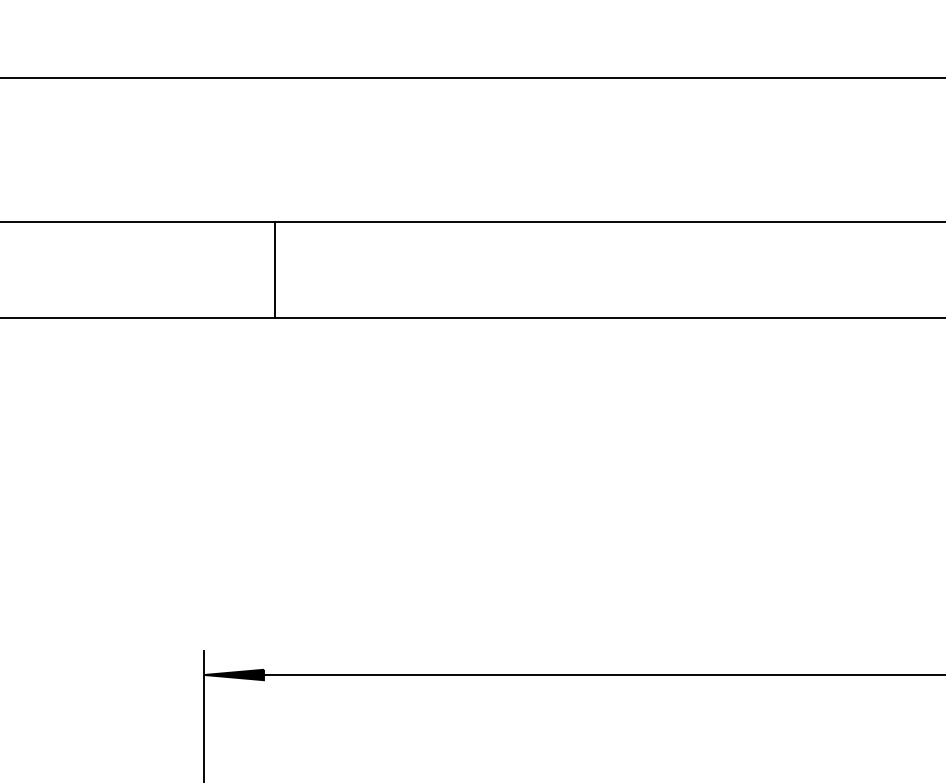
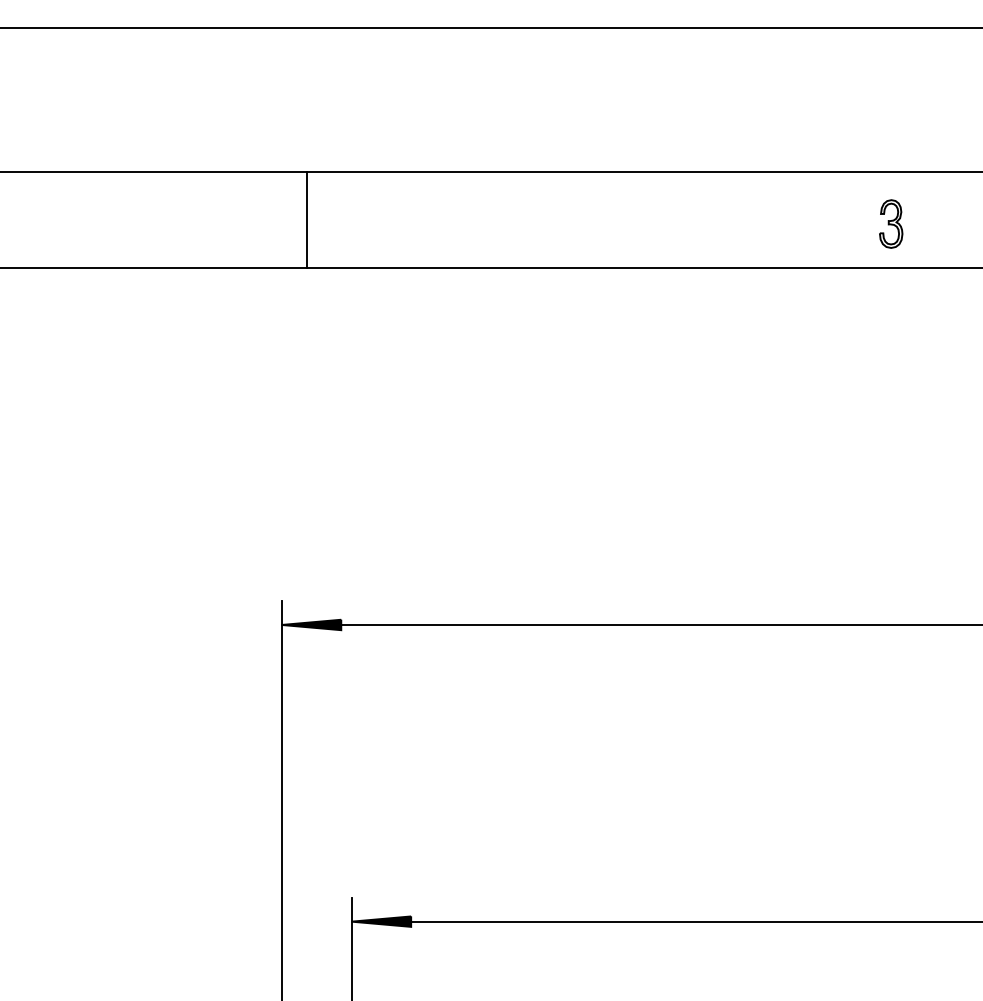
line: (275, 269) -> (307, 219), moved
part: (814, 273) -> (891, 223), added

